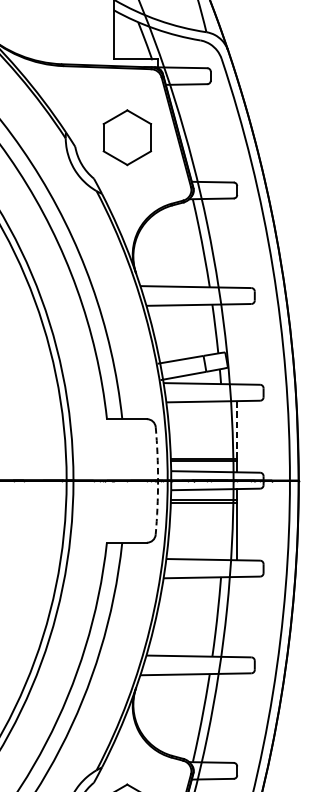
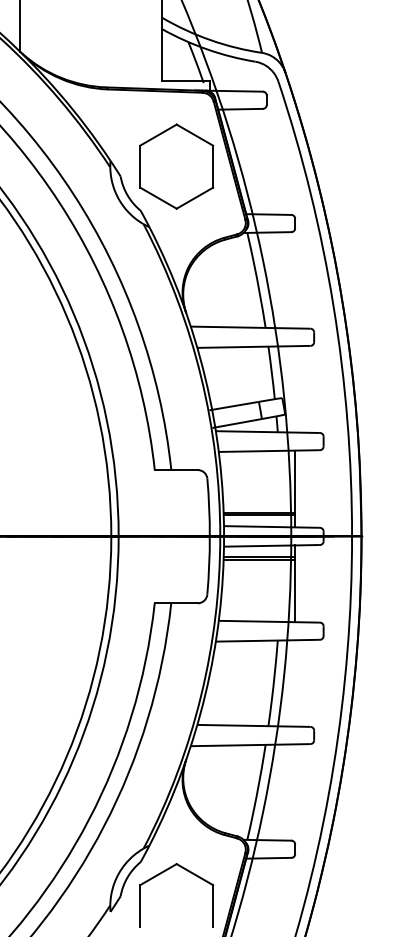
part: (127, 137) -> (176, 166), size x1.43
line: (237, 429) -> (295, 481), dashed -> solid
arc: (157, 480) -> (209, 536), dashed -> solid

